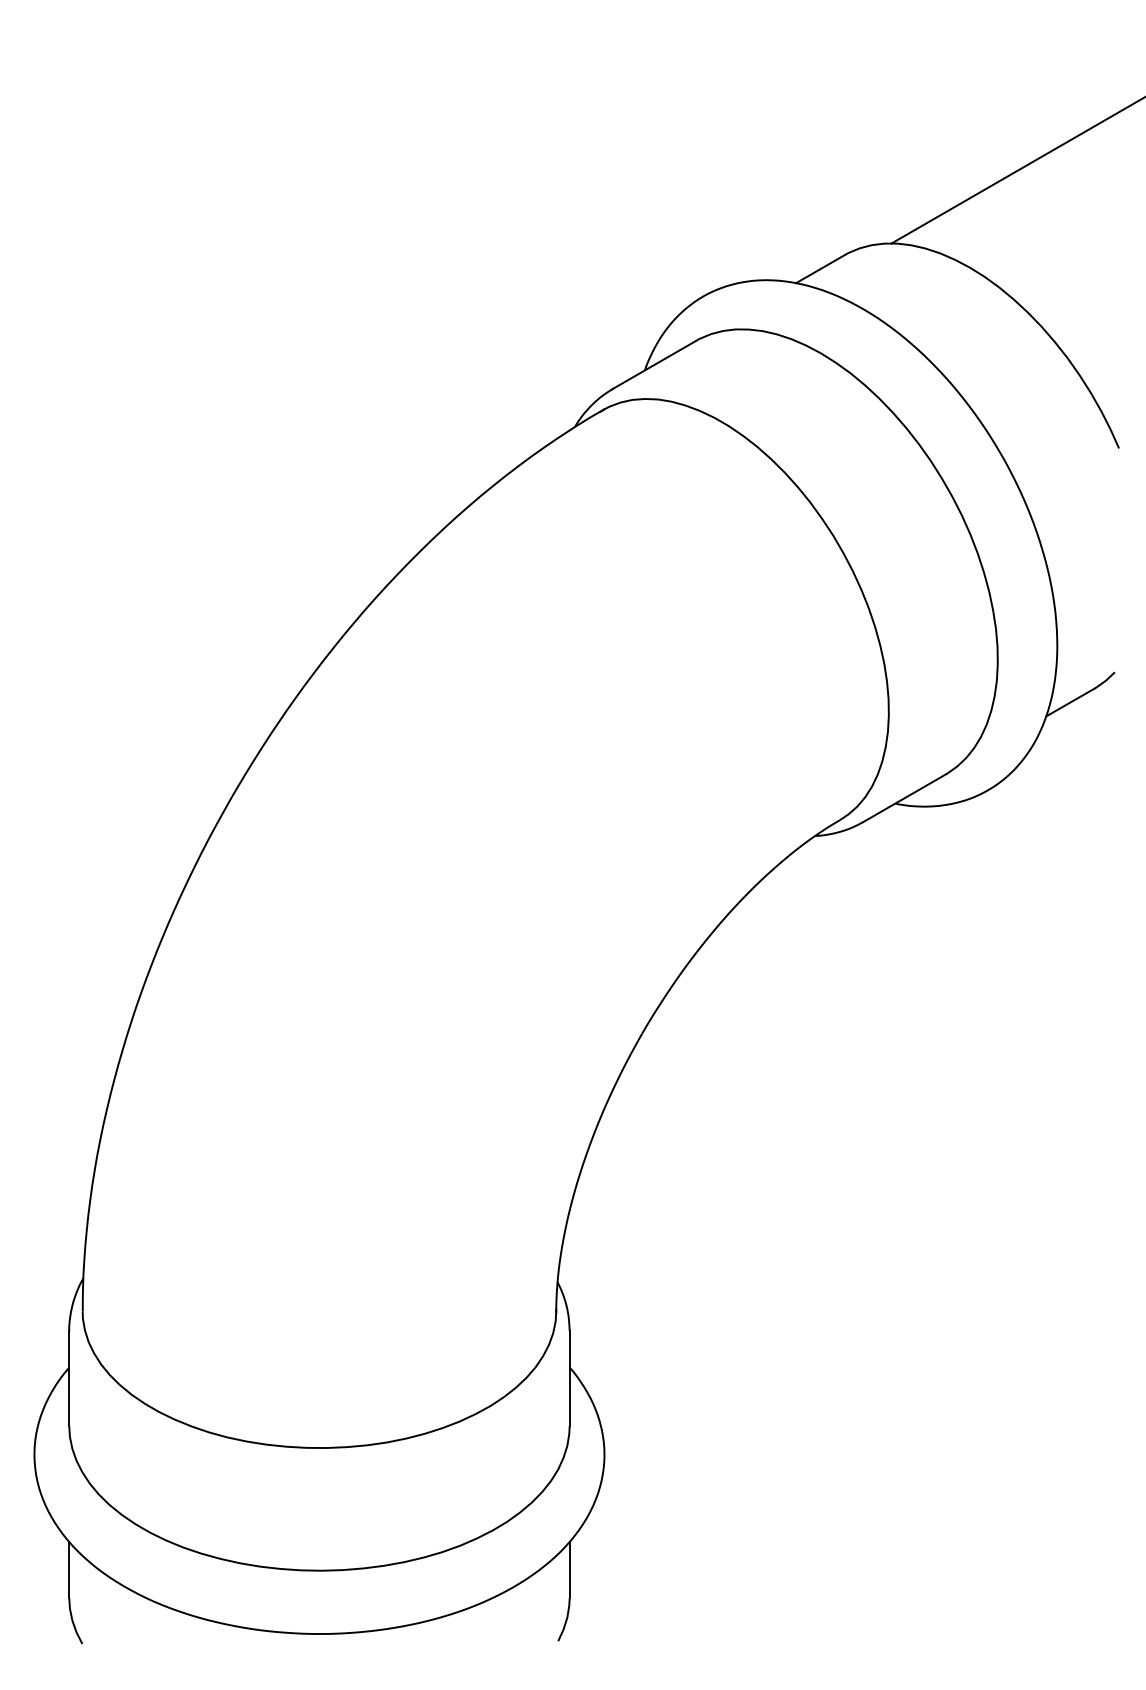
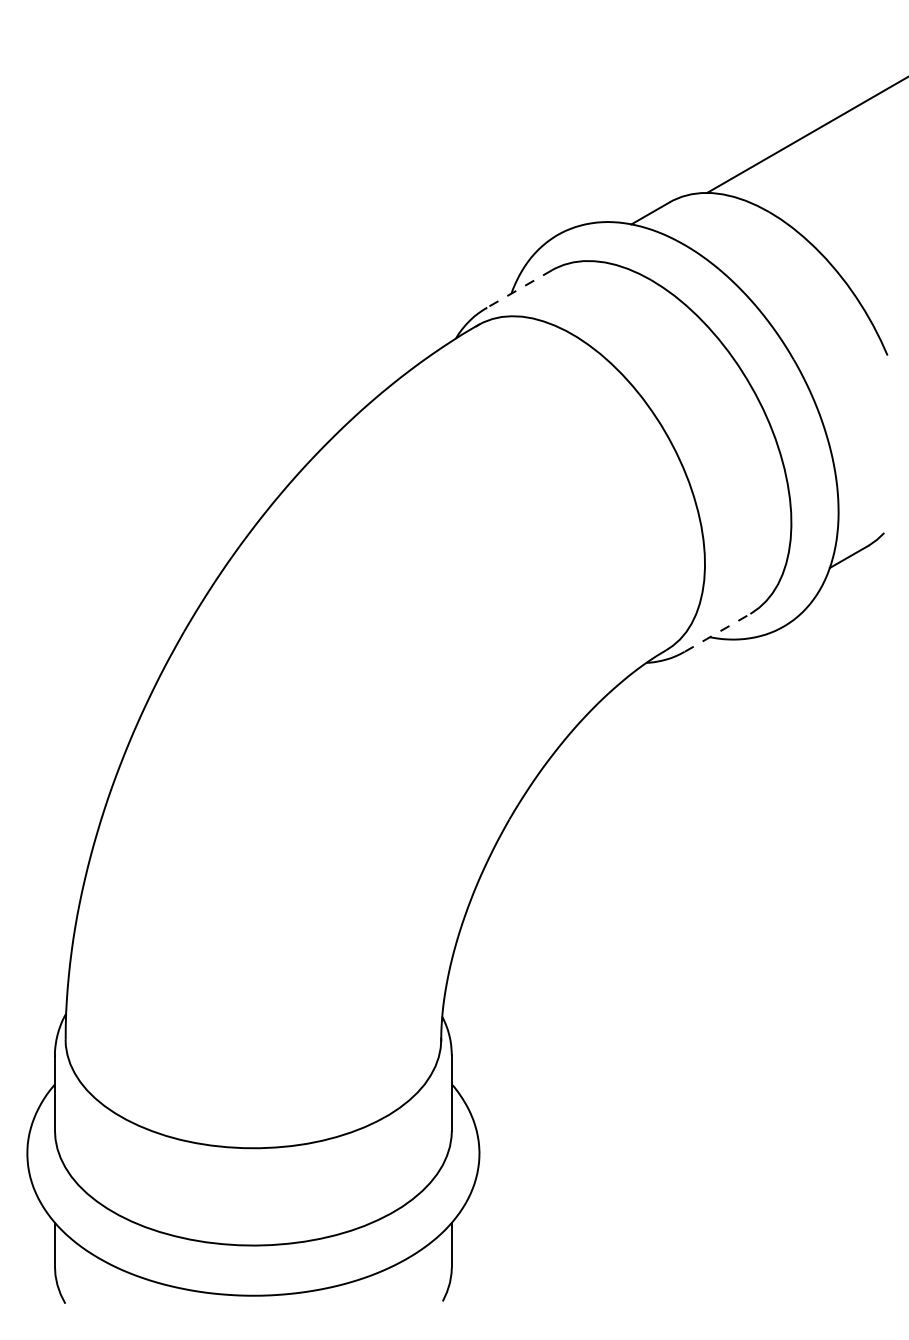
line: (654, 364) -> (519, 288), solid -> dashed
line: (904, 798) -> (717, 633), solid -> dashed

